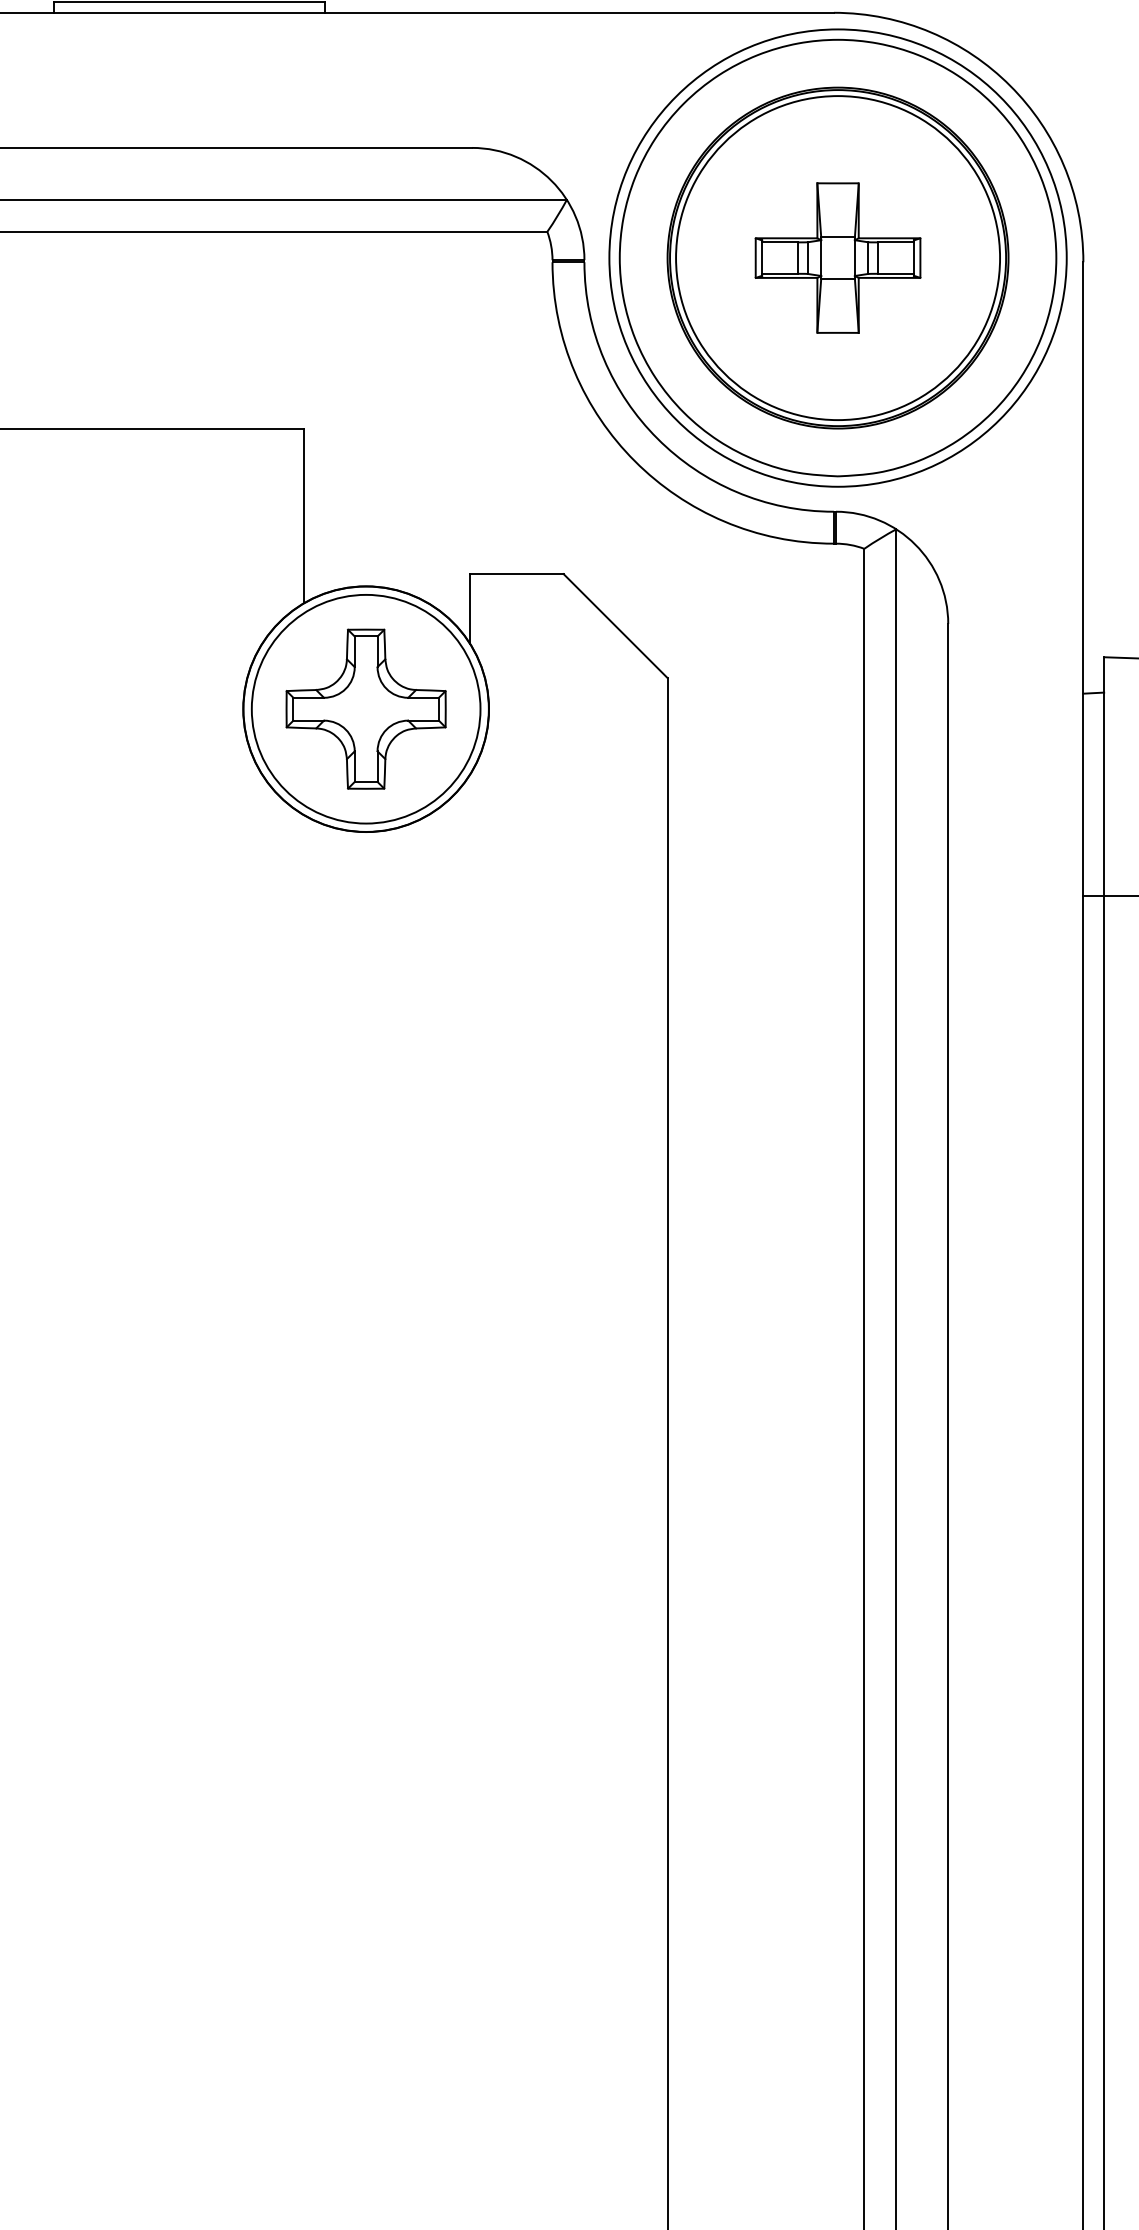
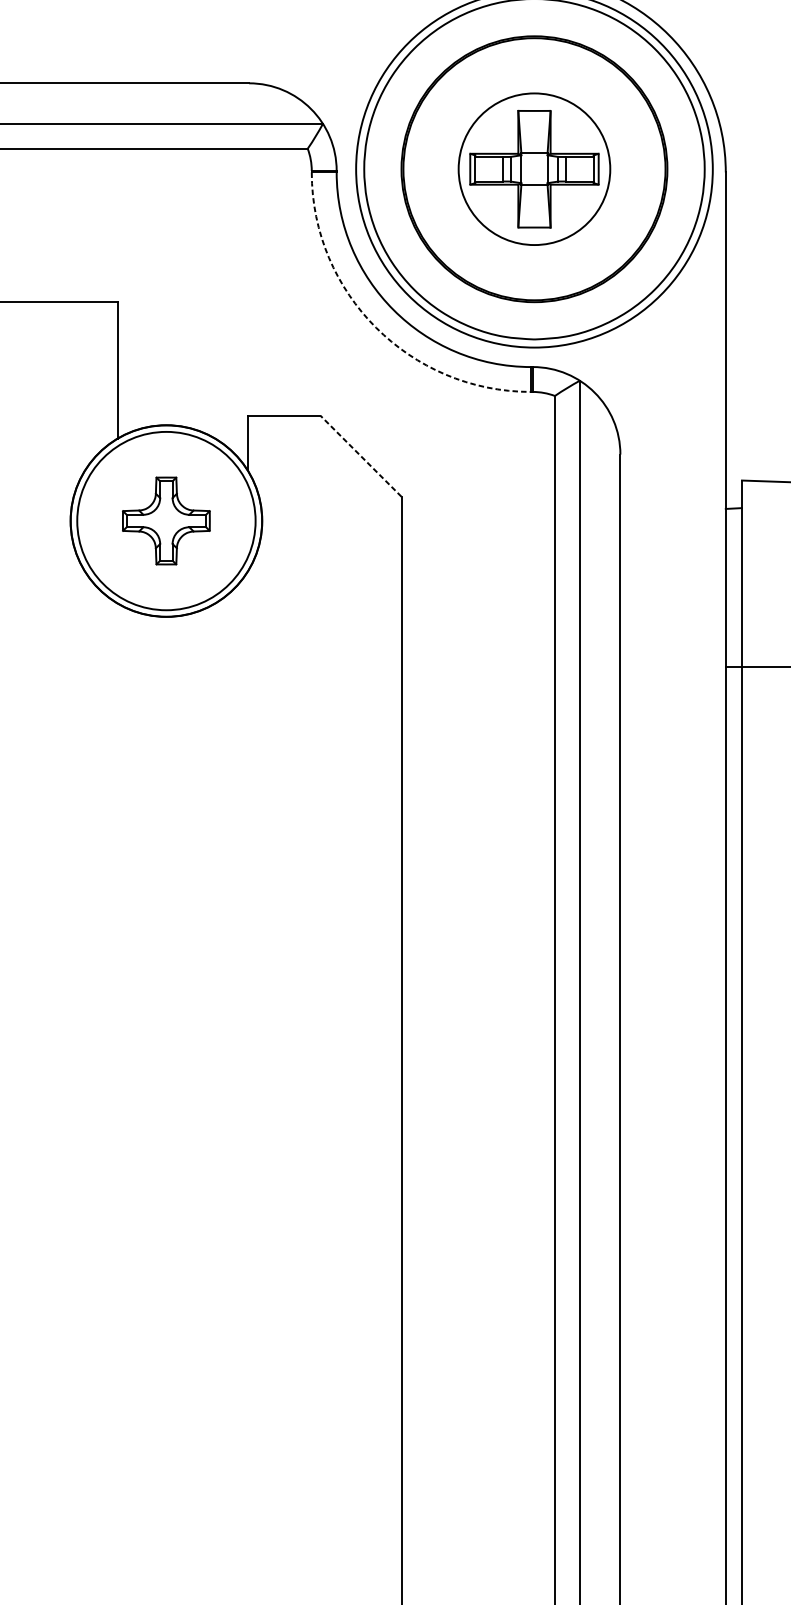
circle: (838, 258) -> (534, 169), size x0.6
arc: (634, 461) -> (375, 327), solid -> dashed
line: (615, 625) -> (360, 455), solid -> dashed
part: (365, 708) -> (165, 520), size x0.7

